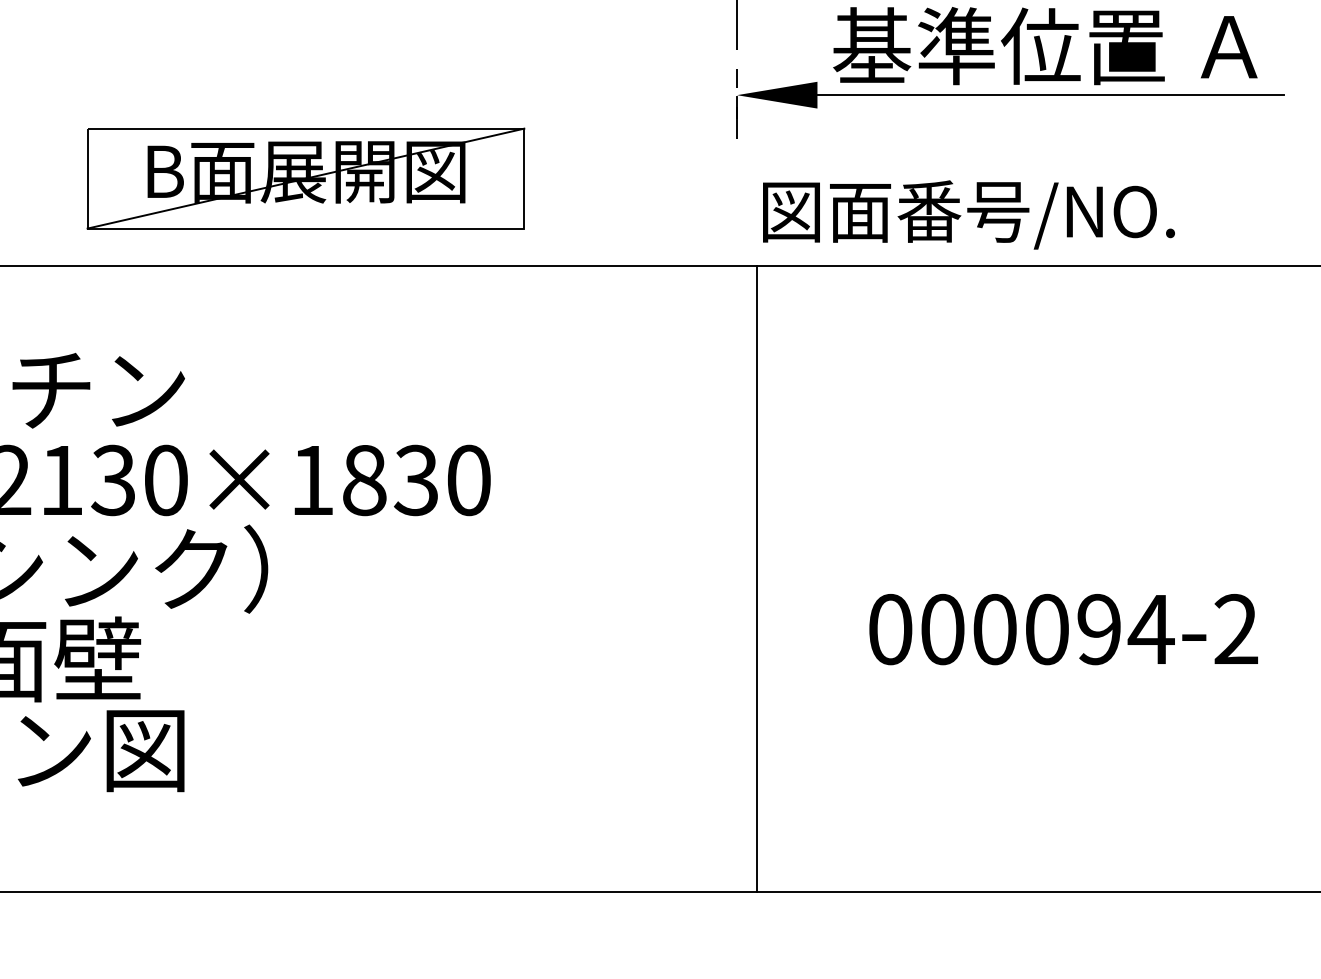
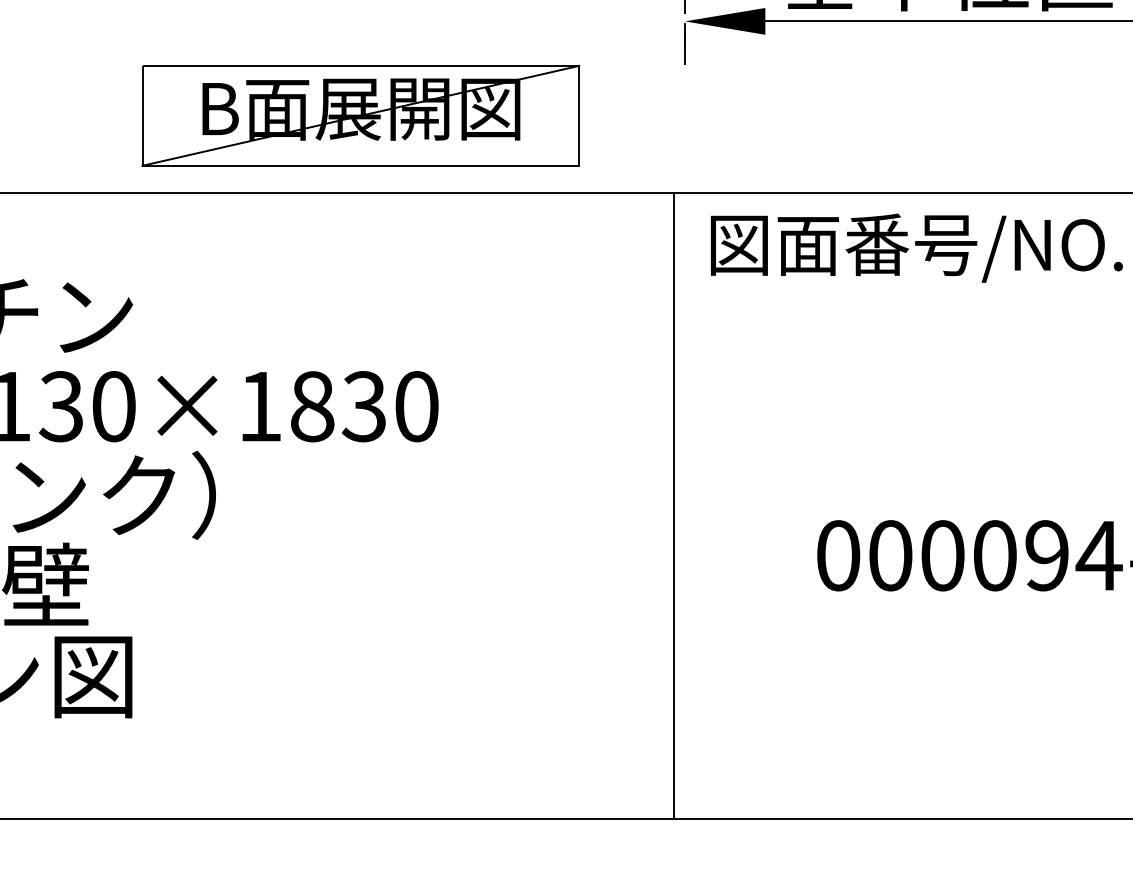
part: (305, 178) -> (360, 115), moved
text: (968, 214) -> (916, 247), moved
line: (757, 579) -> (674, 505), moved

